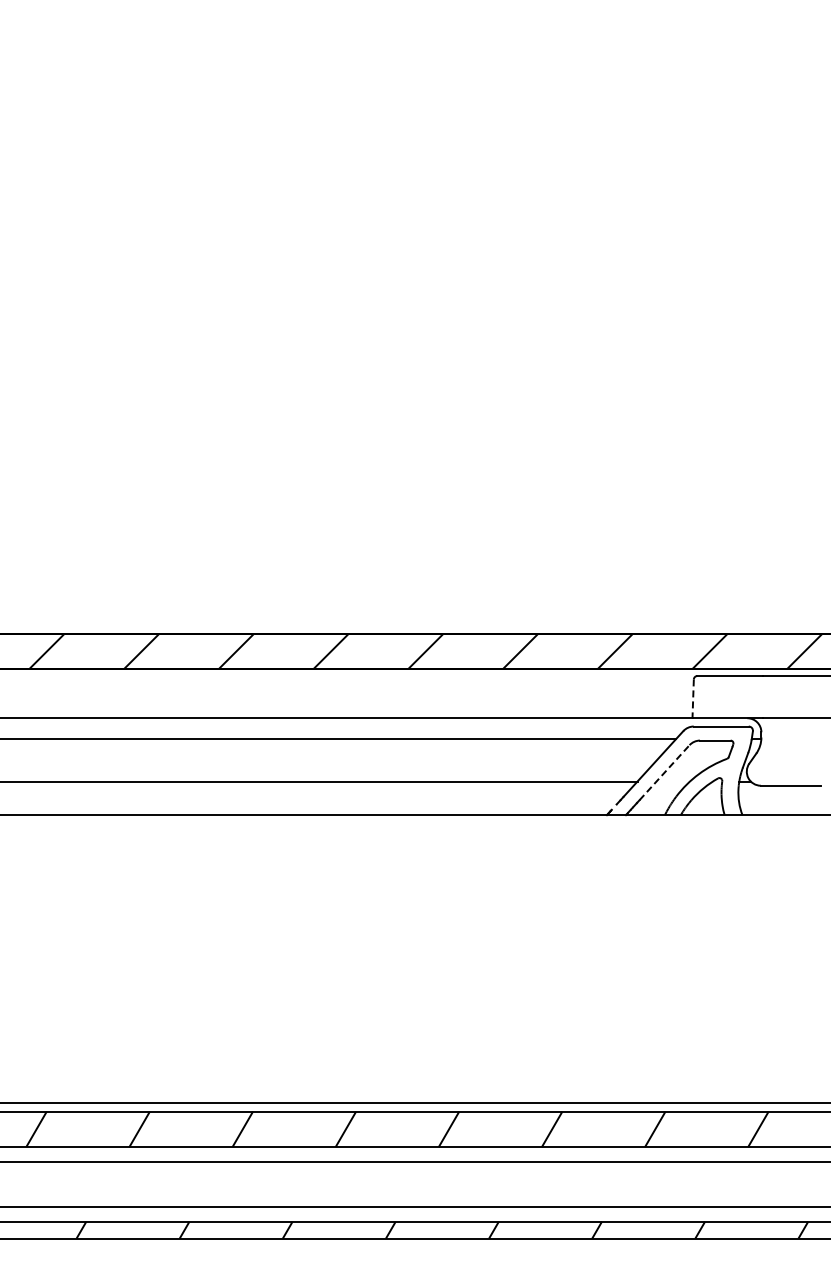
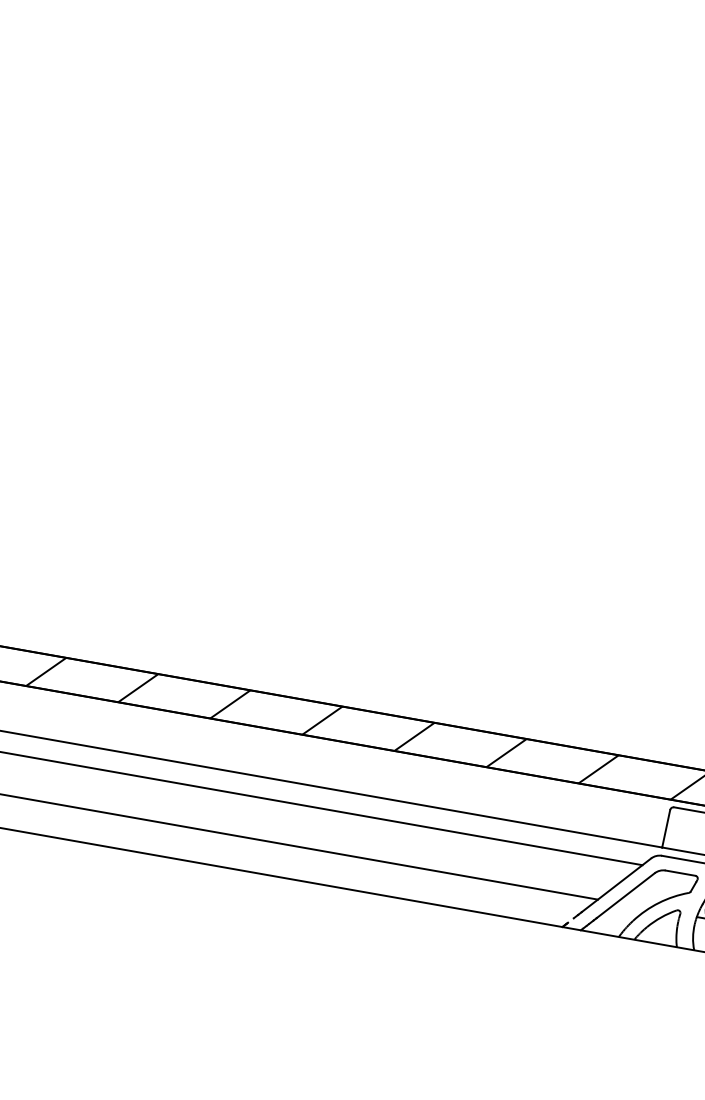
line: (693, 699) -> (666, 829), dashed -> solid
line: (664, 772) -> (625, 895), dashed -> solid

